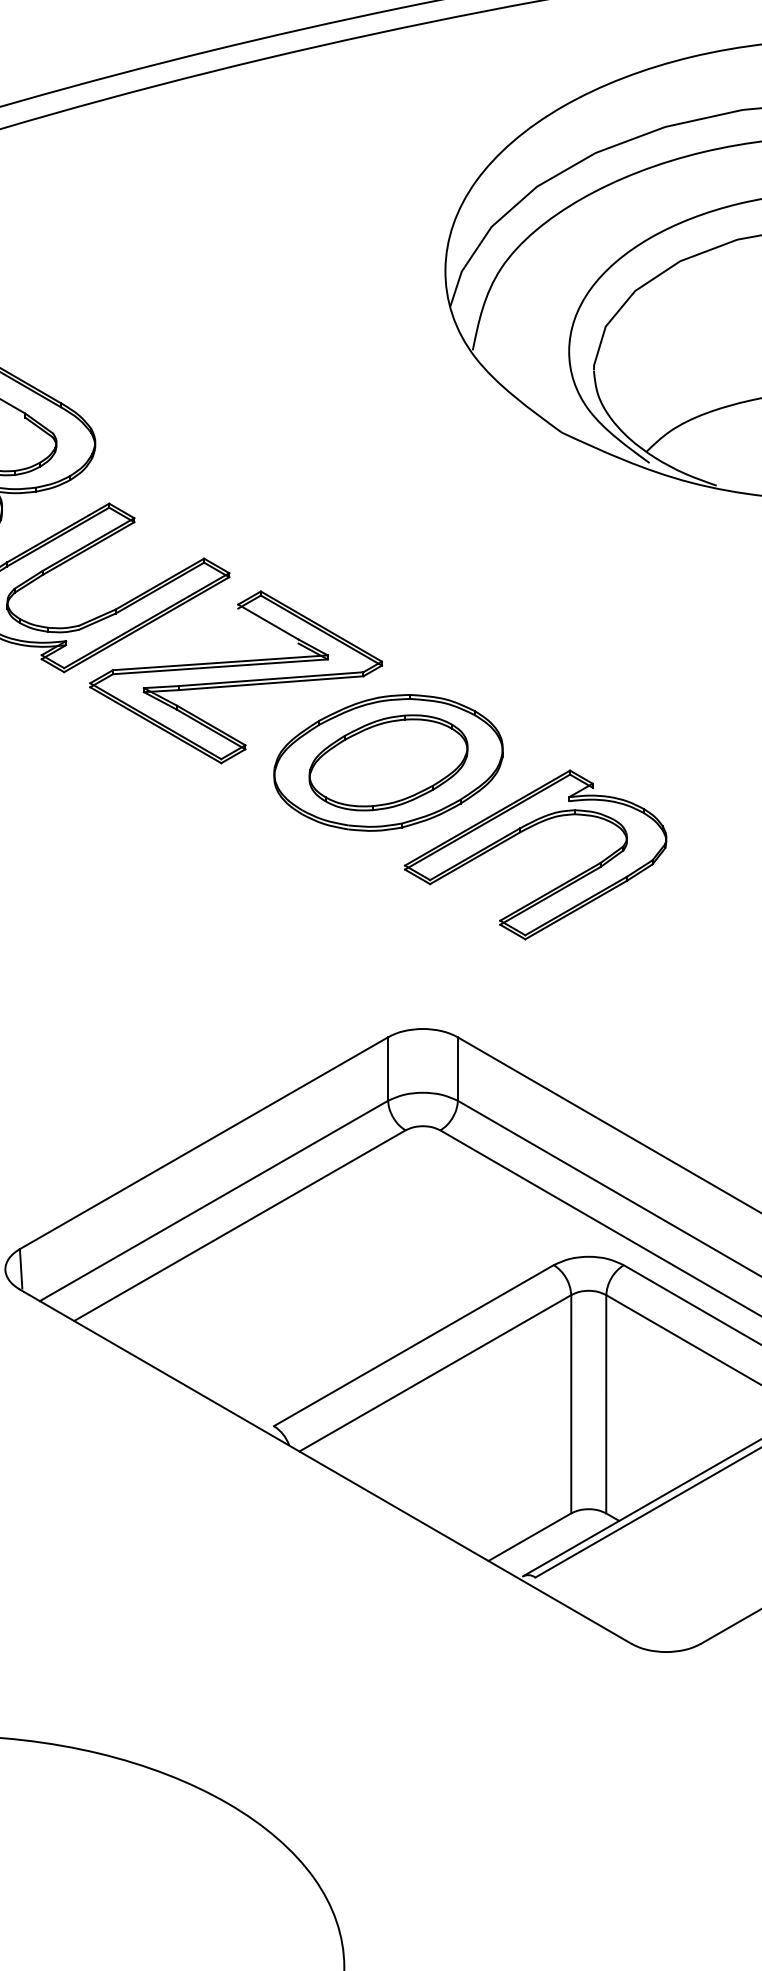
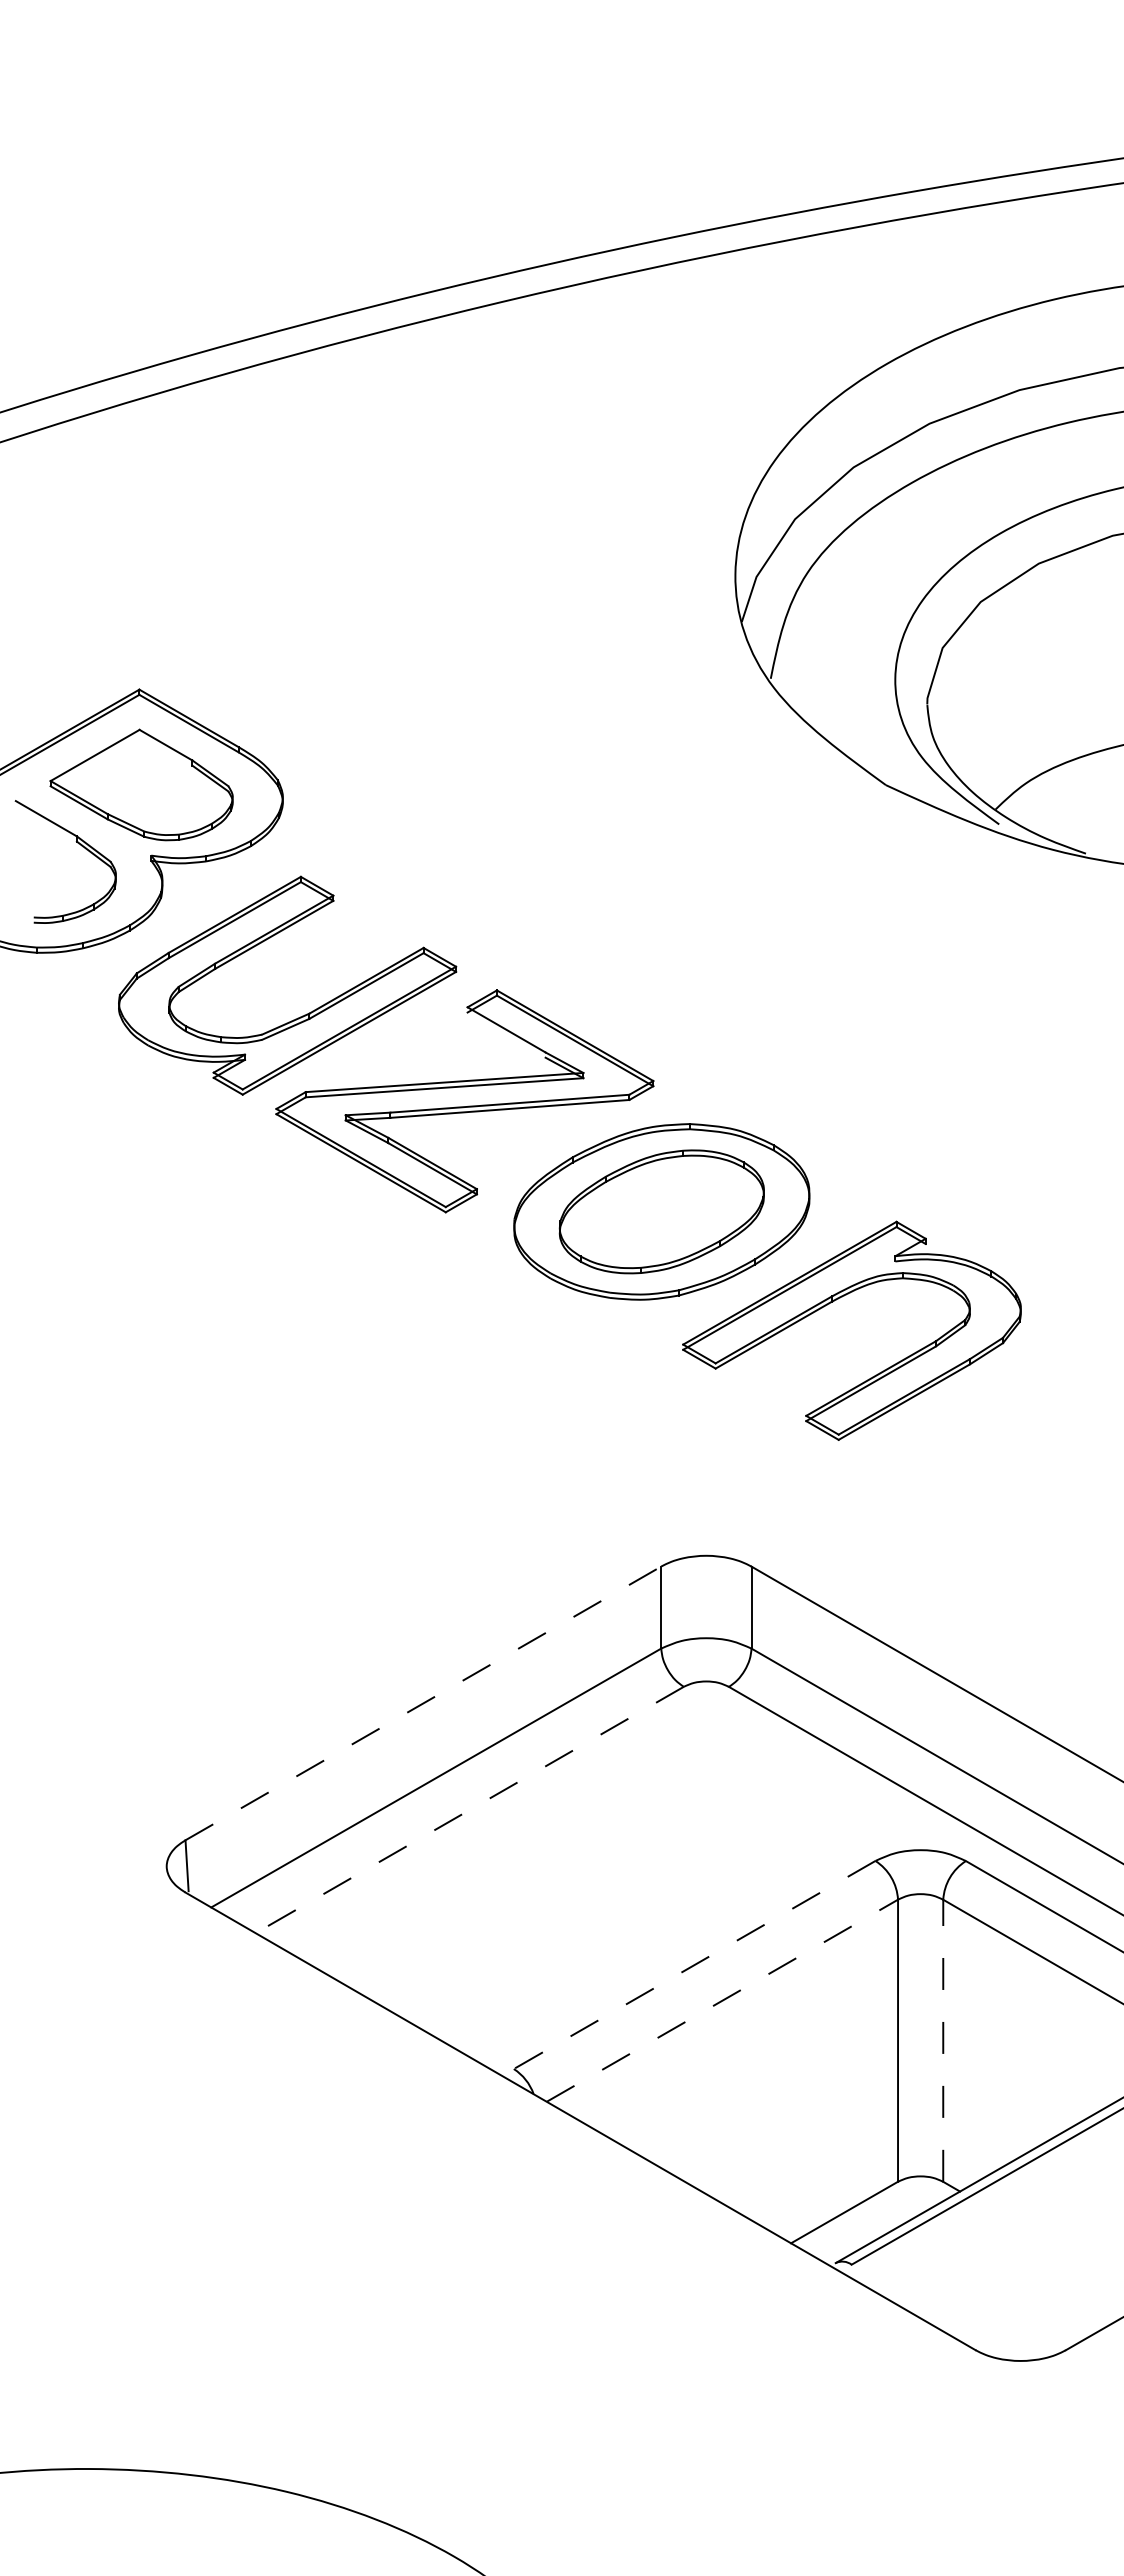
line: (204, 1143) -> (423, 1703), solid -> dashed
line: (239, 1226) -> (469, 1810), solid -> dashed
line: (413, 1346) -> (694, 1965), solid -> dashed
line: (435, 1373) -> (722, 2000), solid -> dashed
line: (606, 1404) -> (943, 2040), solid -> dashed

